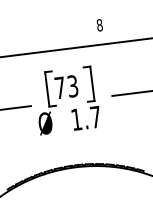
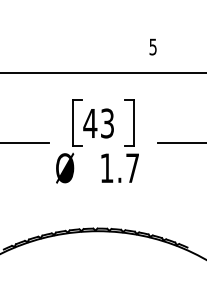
text: (99, 24) -> (152, 46), 8 -> 5
text: (60, 87) -> (90, 123), 73 -> 43

